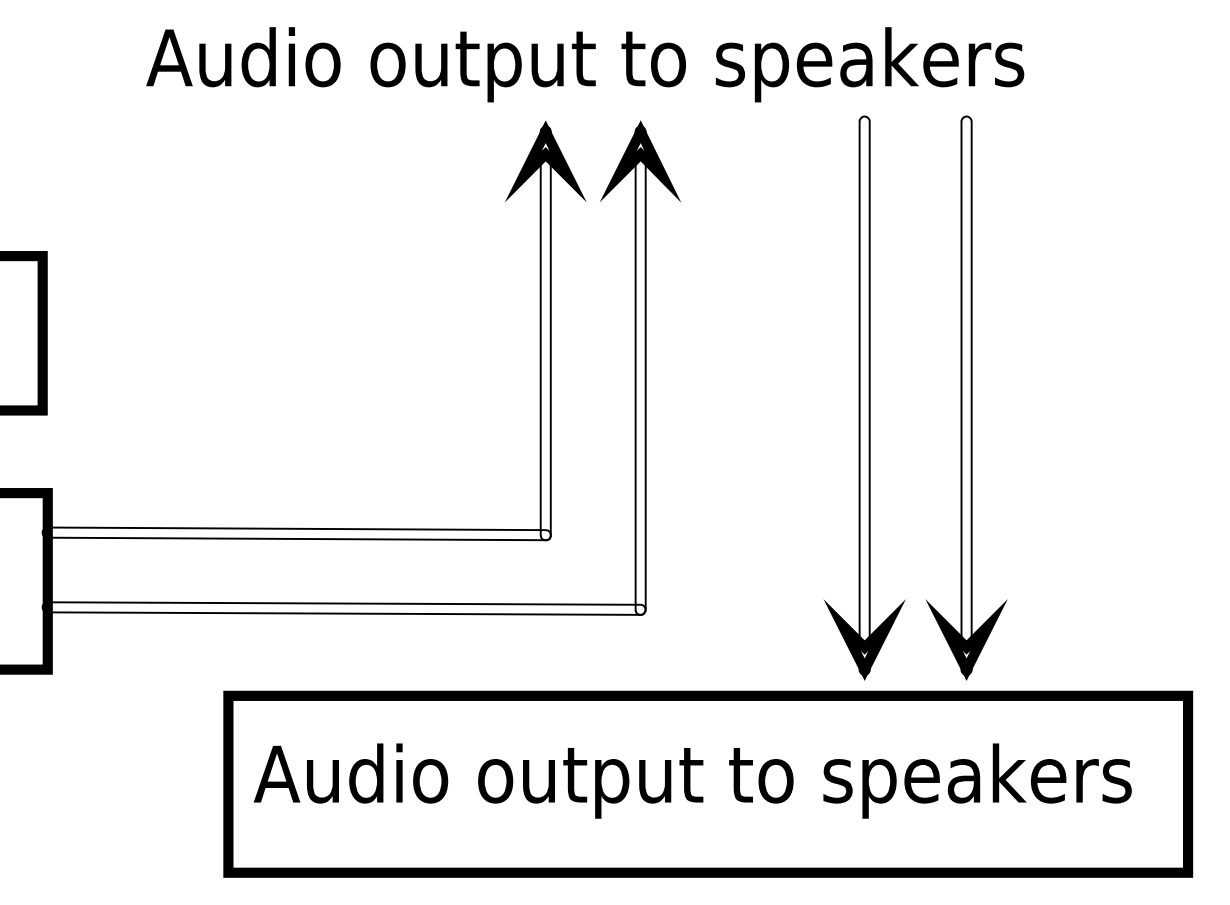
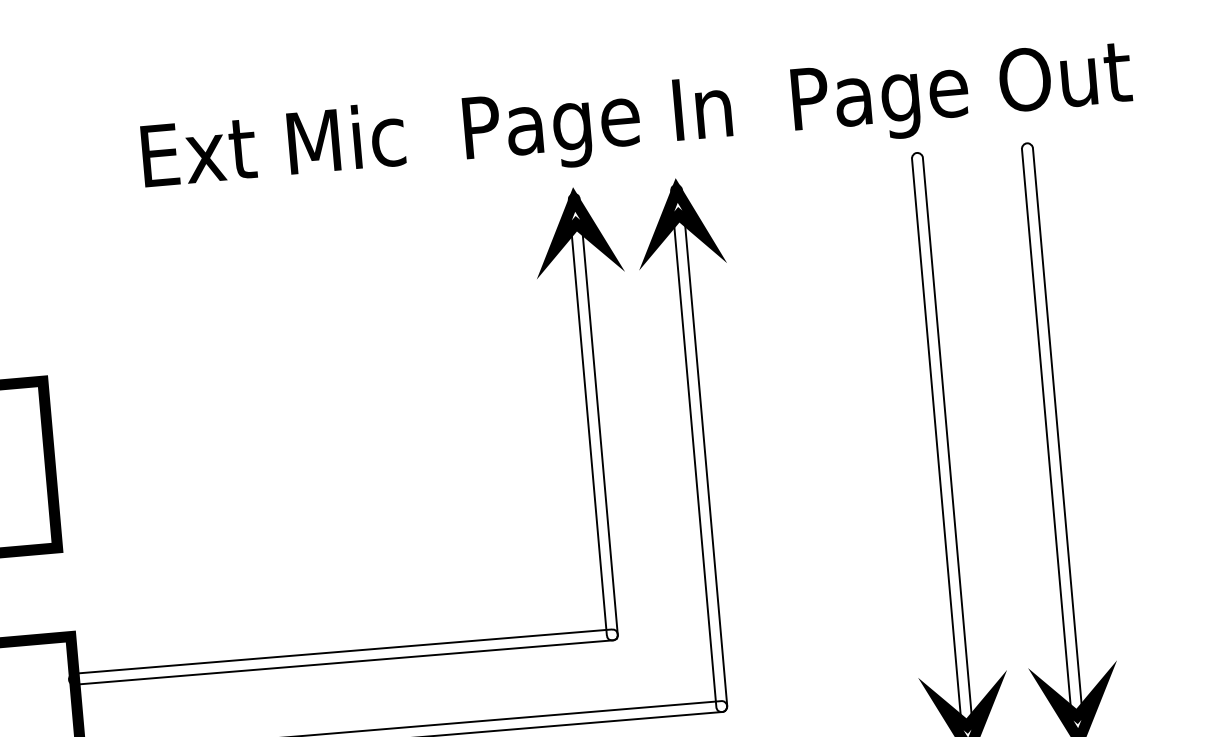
text: (606, 64) -> (633, 121), Audio output to speakers -> Ext Mic  Page In  Page Out

